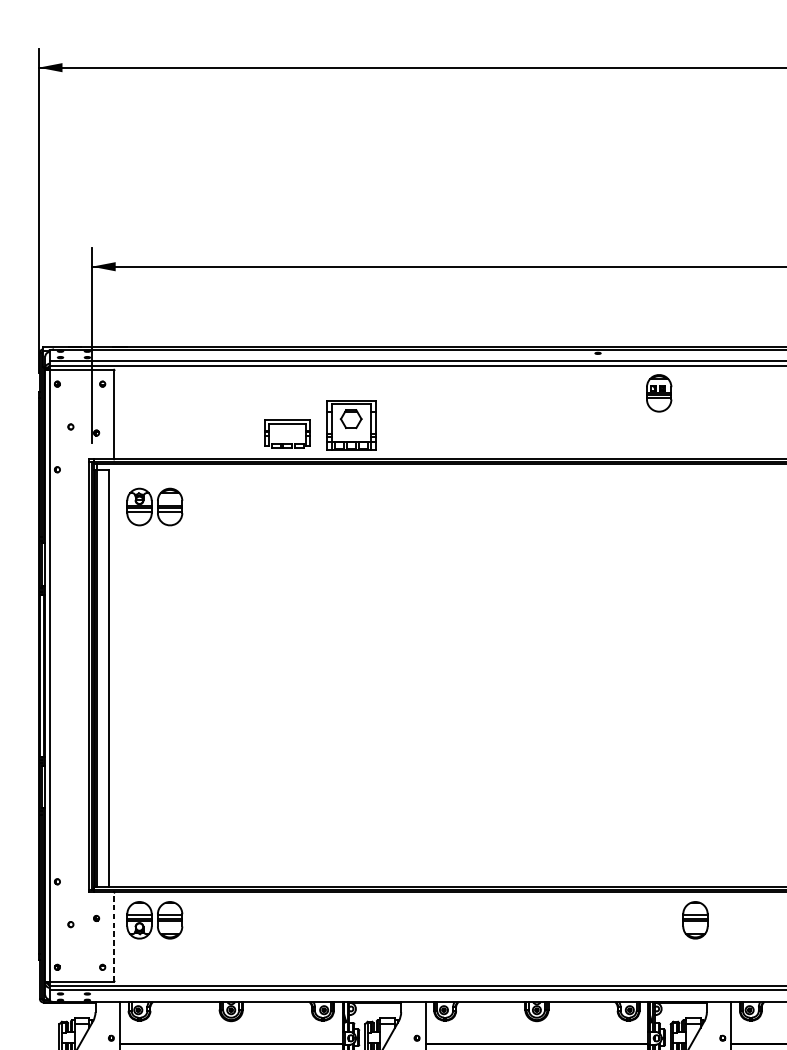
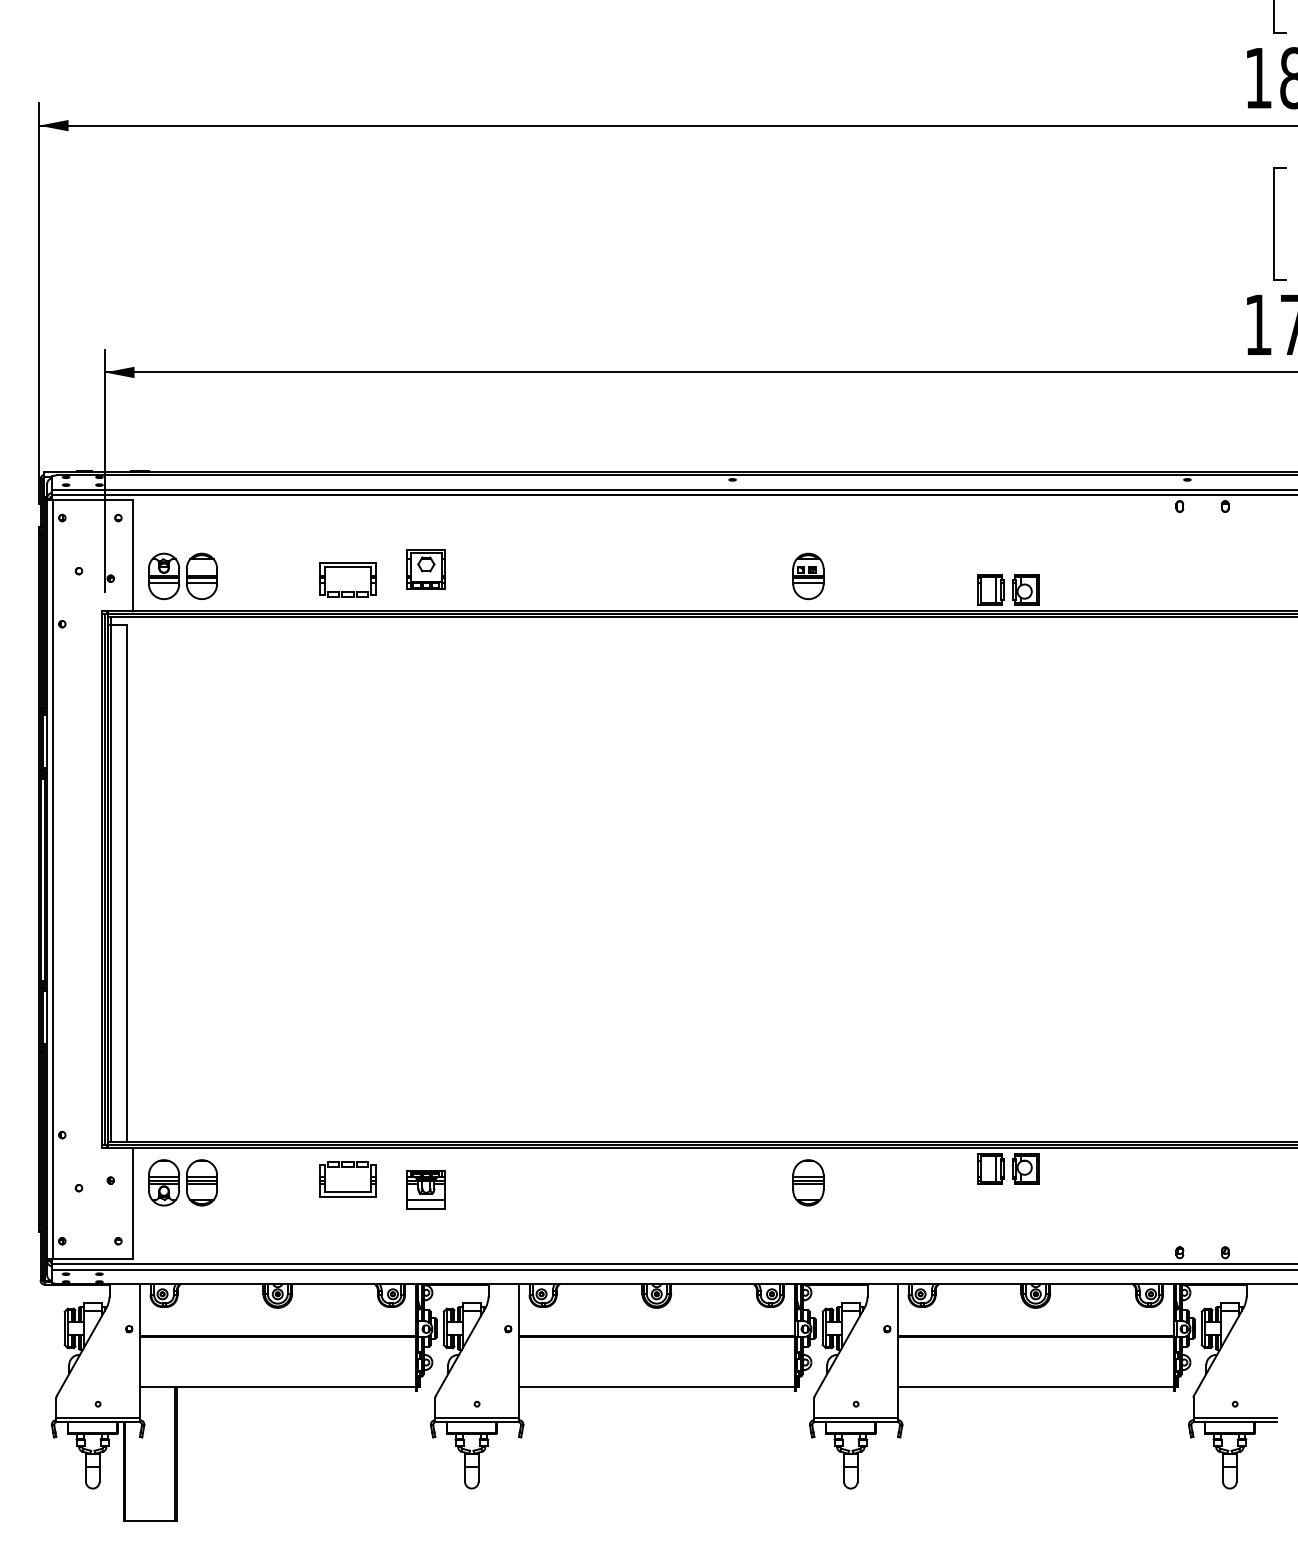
part: (659, 393) -> (808, 576), moved
part: (350, 425) -> (425, 569), size x0.62
part: (154, 507) -> (182, 576), moved
part: (287, 907) -> (347, 1167), added
part: (695, 920) -> (808, 1182), moved
part: (350, 925) -> (425, 1189), added
line: (114, 936) -> (133, 1203), dashed -> solid

